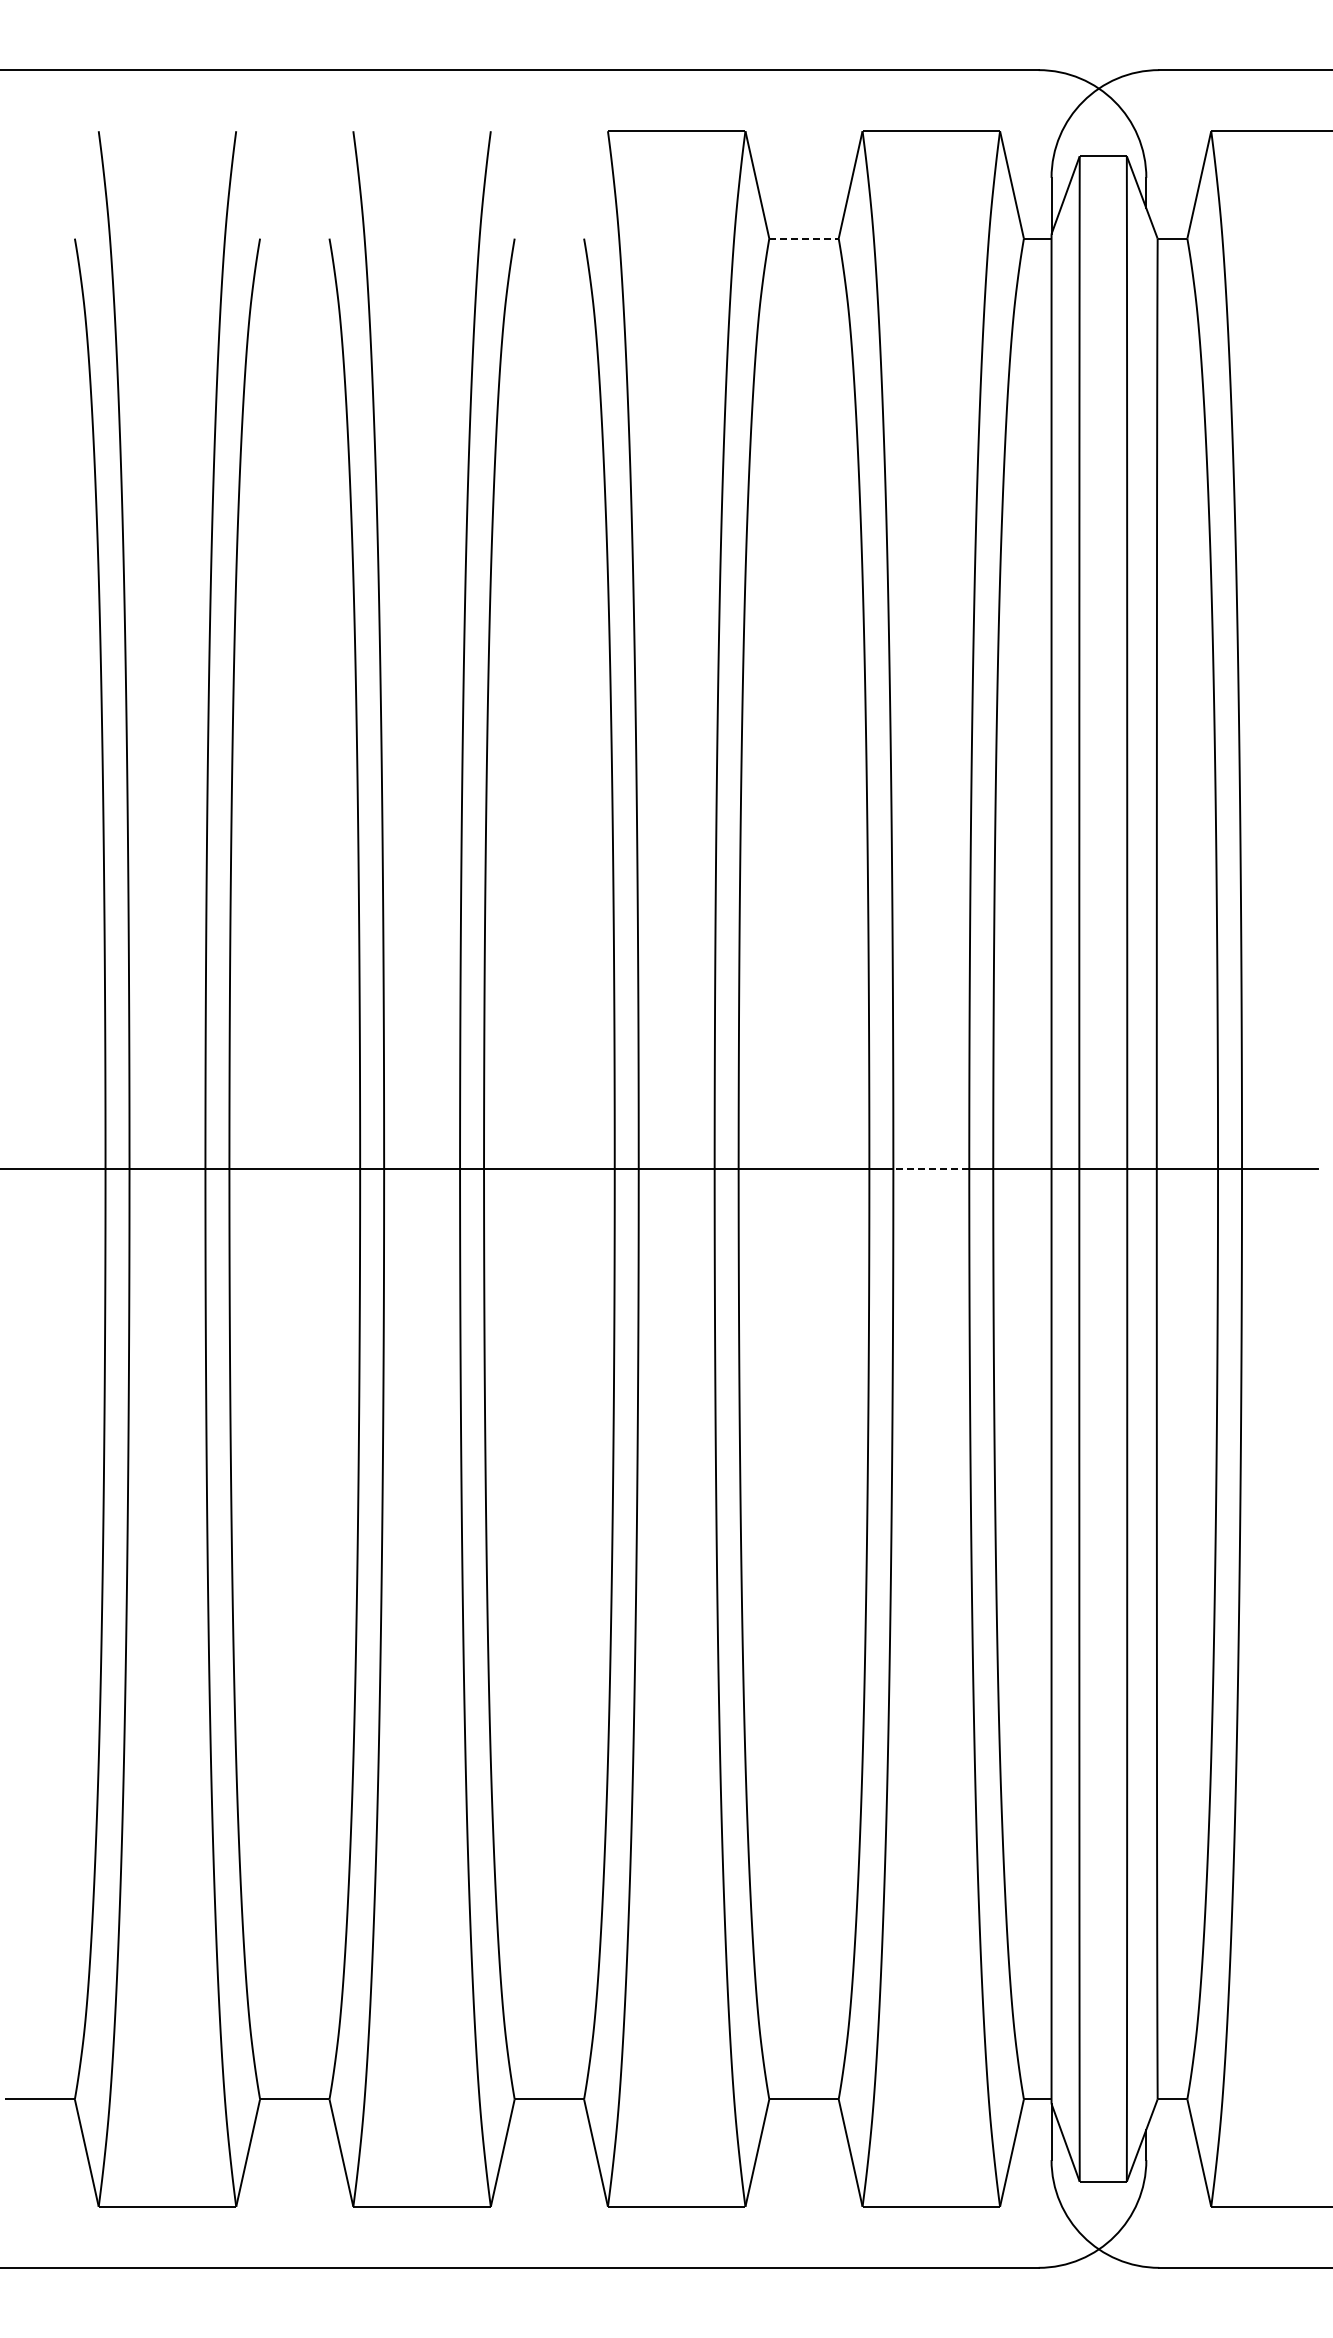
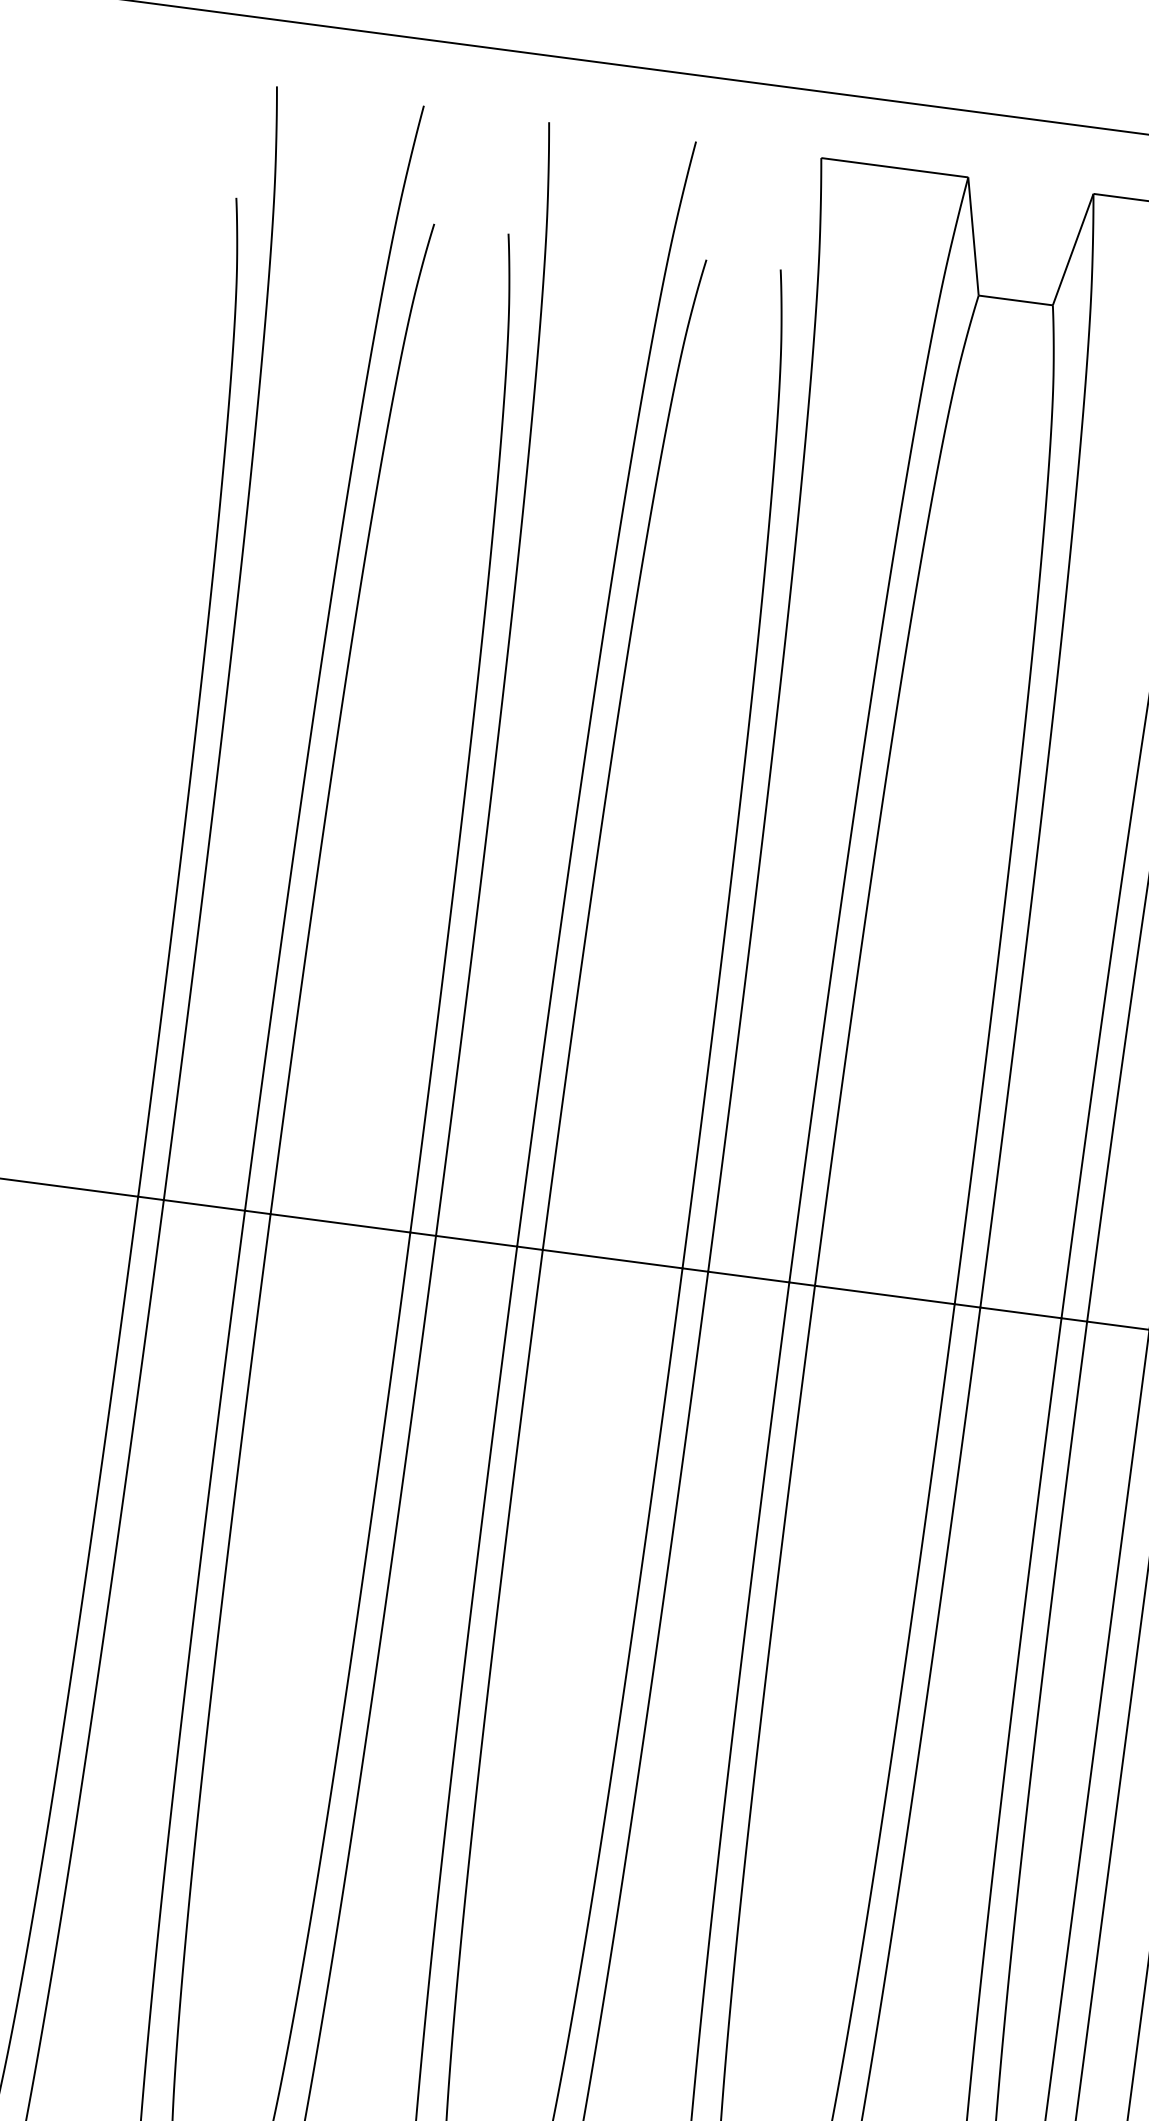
line: (804, 238) -> (1016, 300), dashed -> solid
line: (931, 1168) -> (1021, 1312), dashed -> solid

